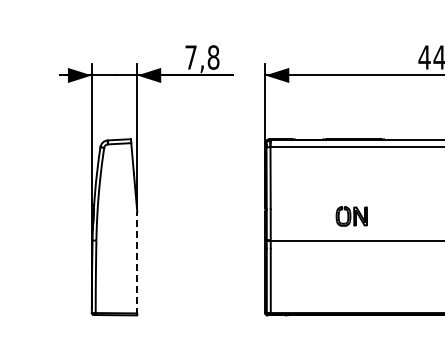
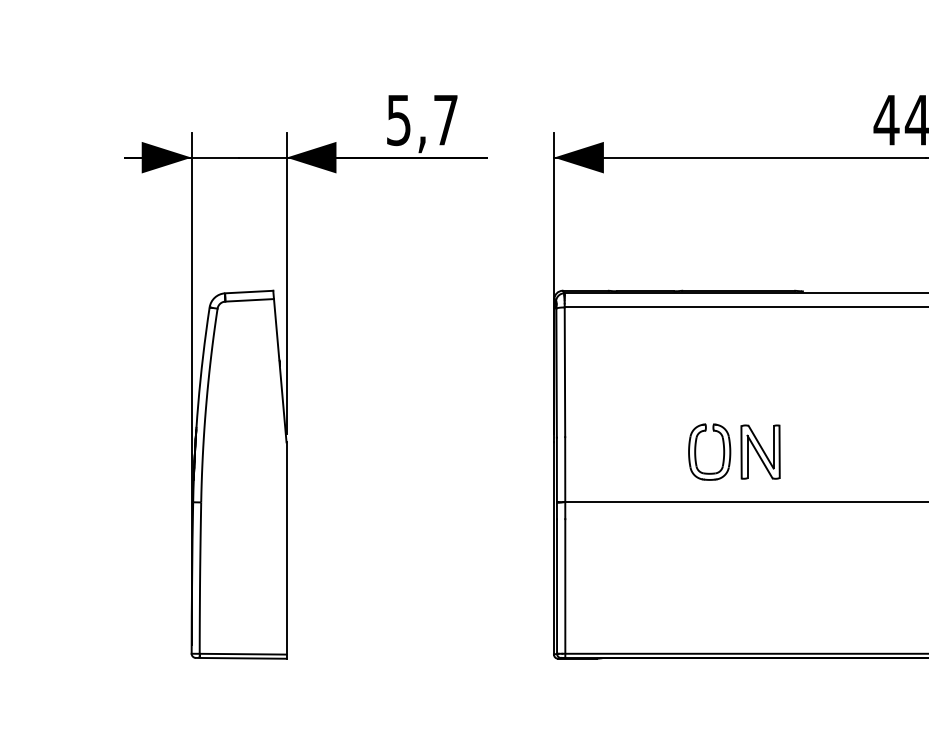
text: (202, 57) -> (422, 120), 7,8 -> 5,7
part: (351, 216) -> (733, 452), size x1.43
line: (137, 263) -> (287, 550), dashed -> solid

